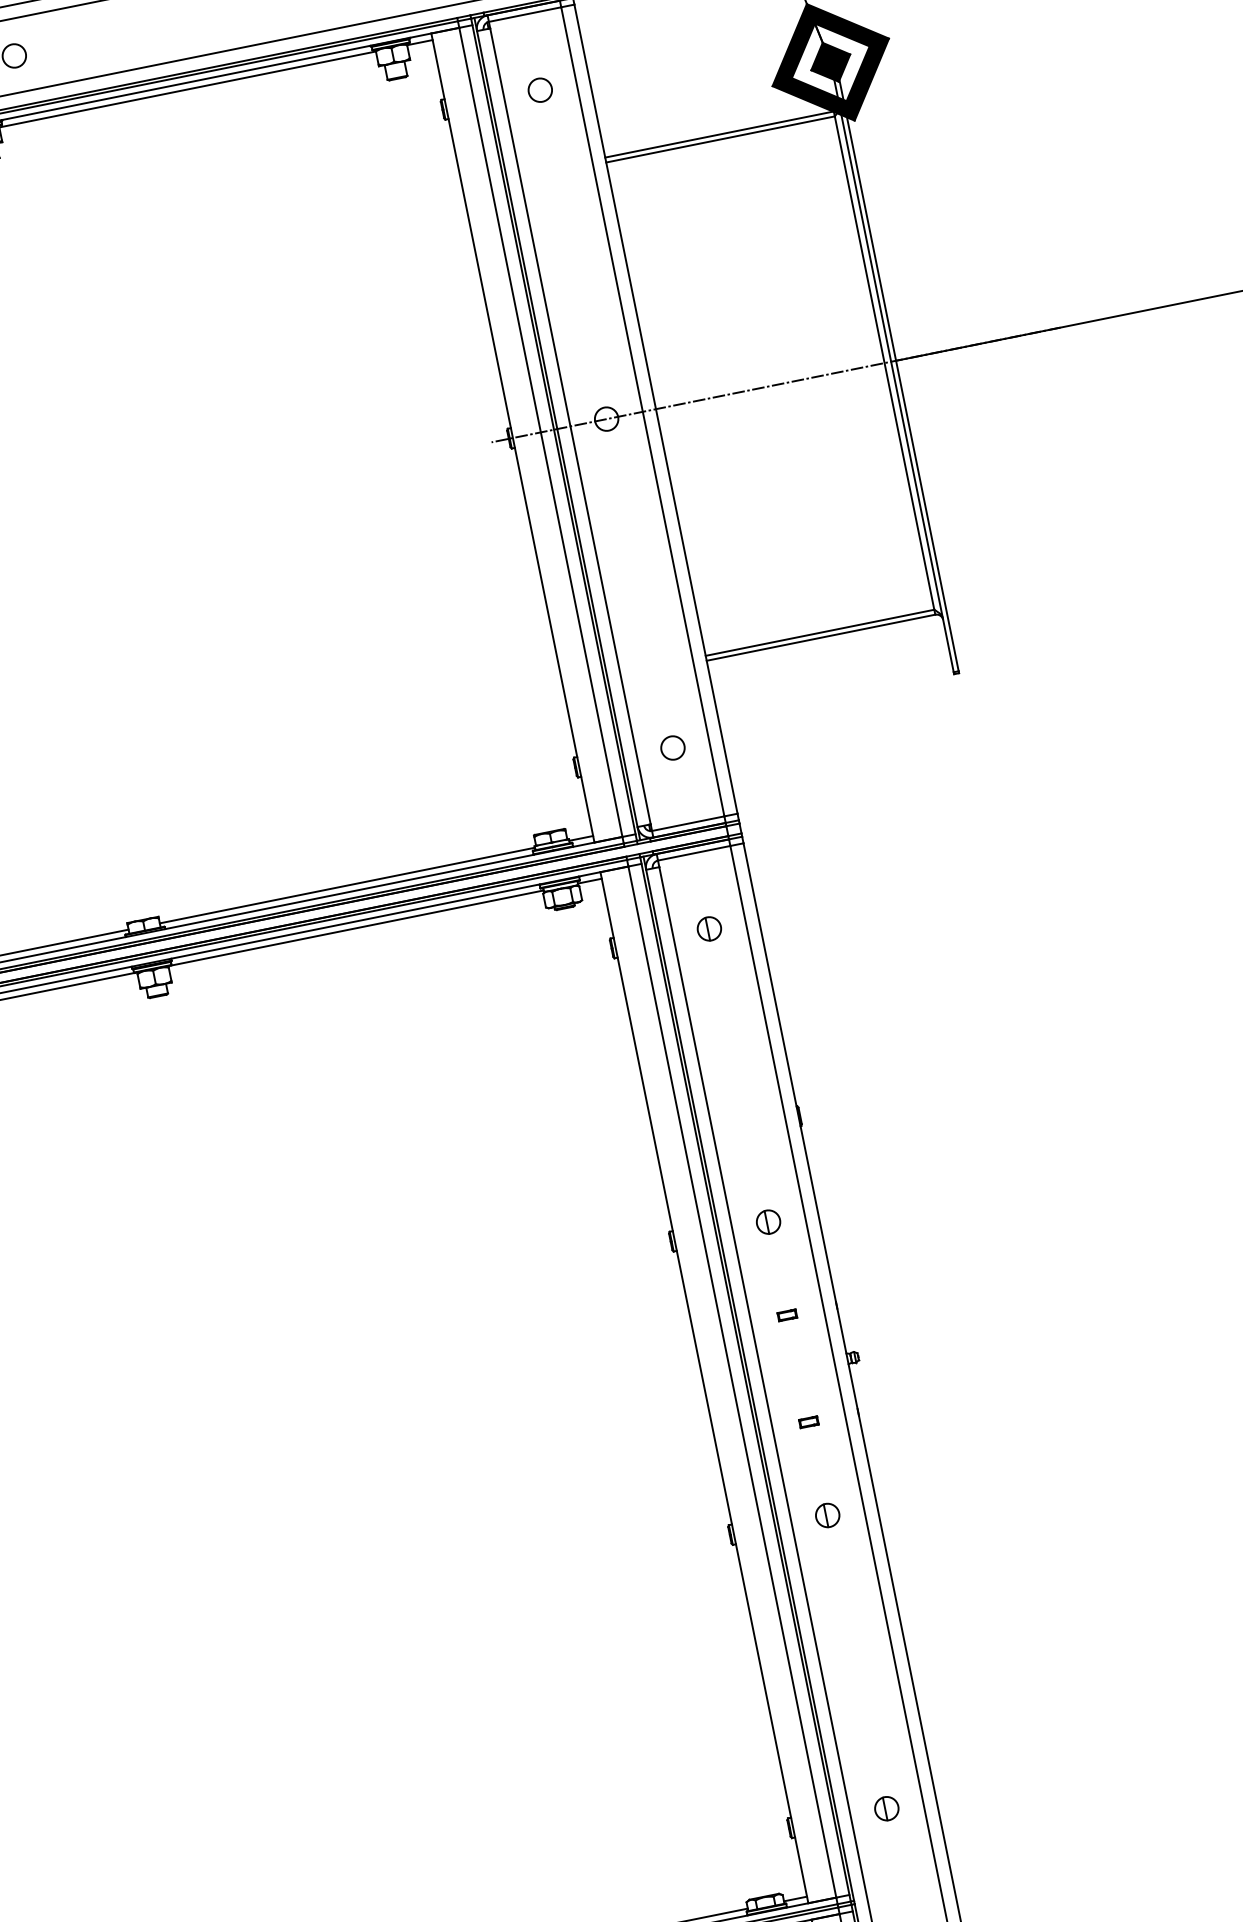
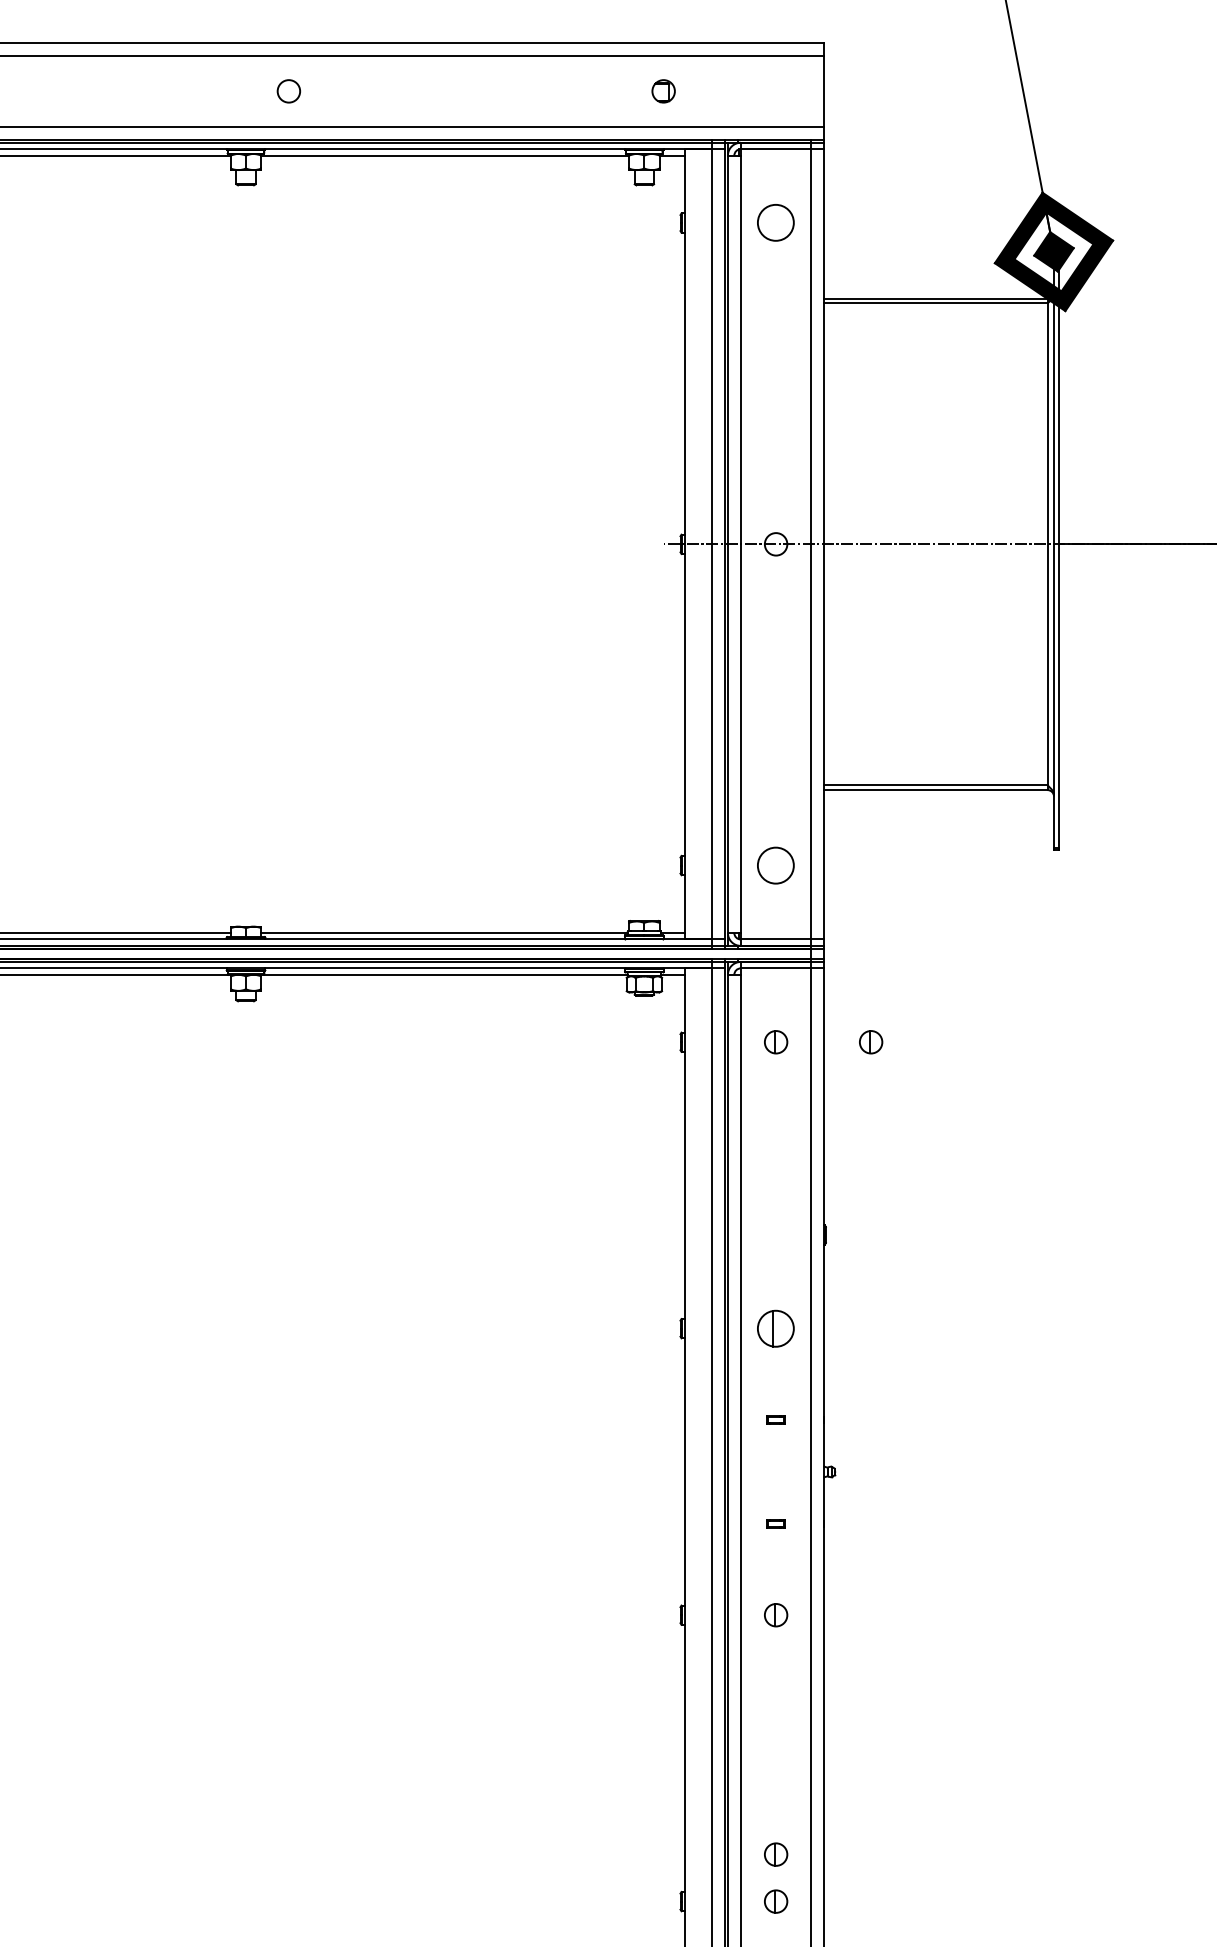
circle: (540, 90) -> (776, 223), size x1.6
circle: (673, 747) -> (776, 865), size x1.6
part: (807, 909) -> (871, 1042), added
part: (768, 1221) -> (776, 1328), size x1.6
part: (877, 1760) -> (776, 1854), added

